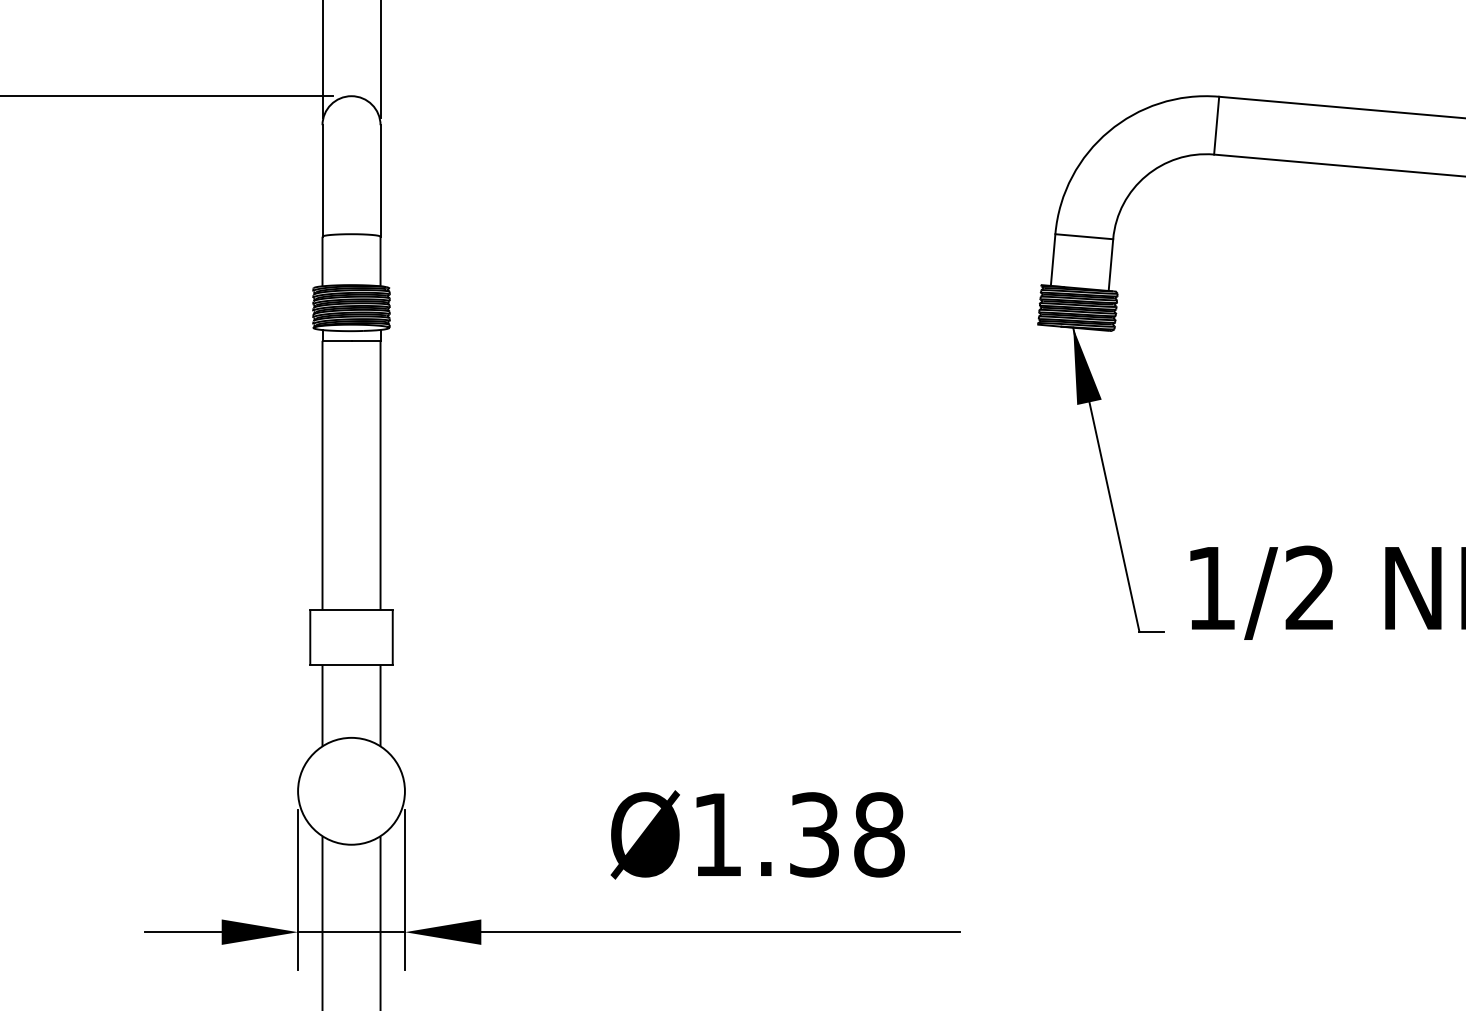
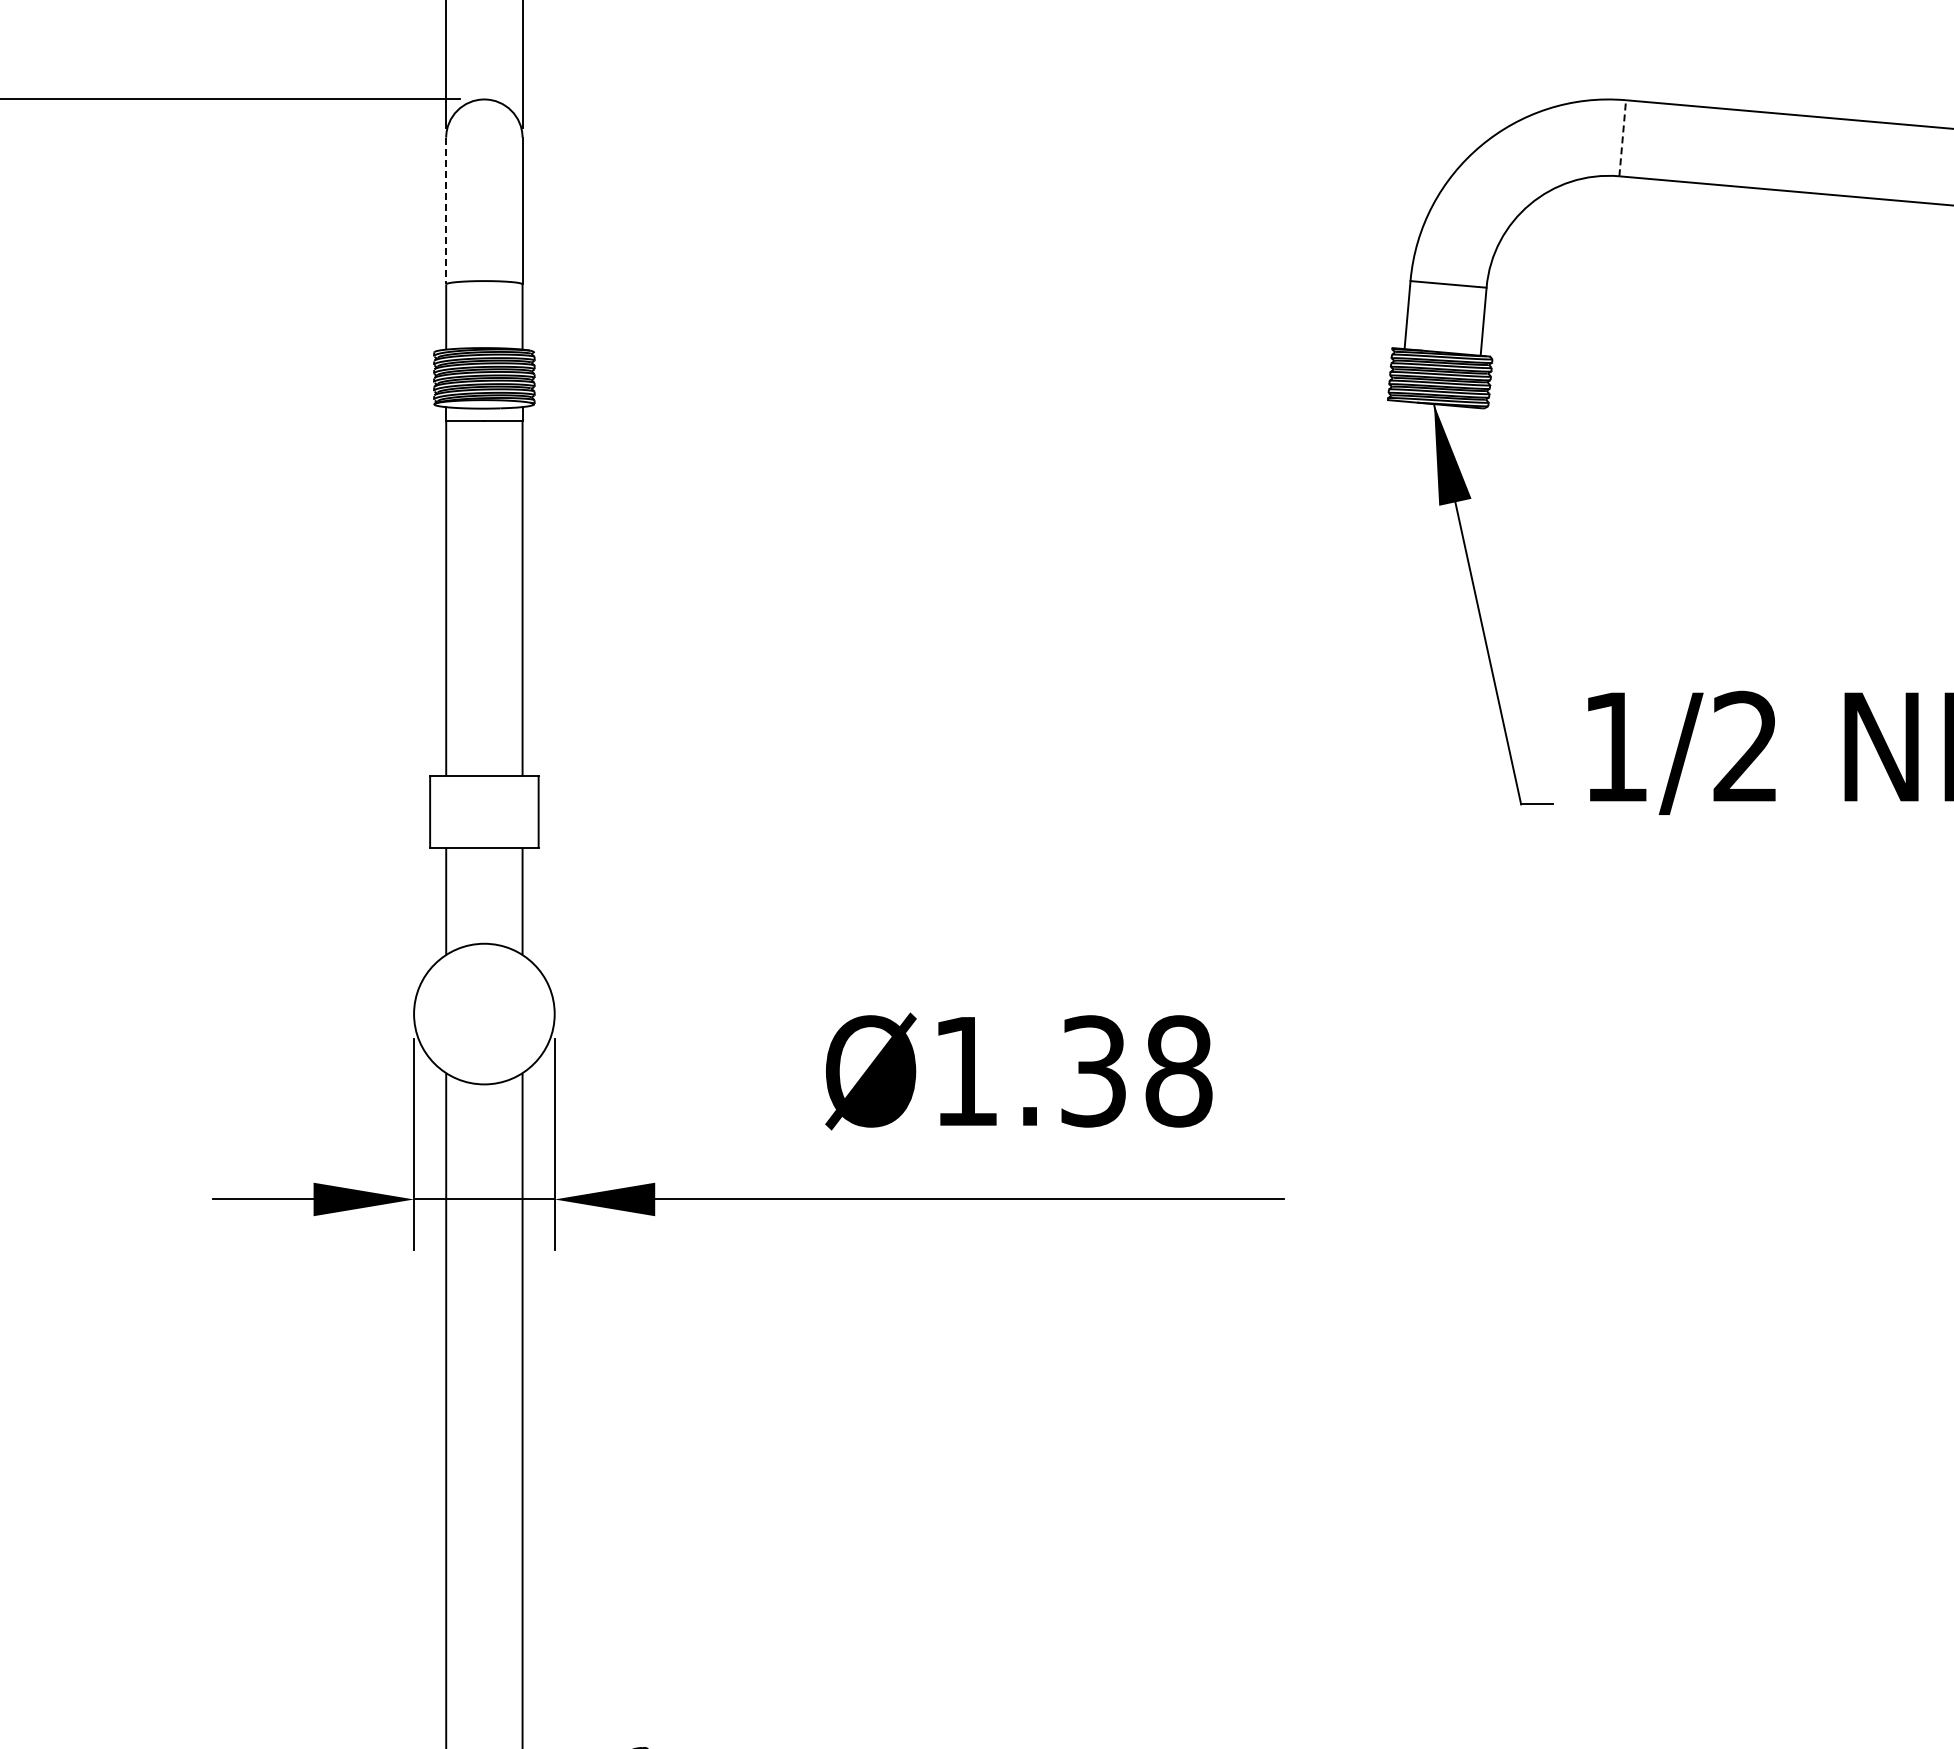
line: (1216, 125) -> (1622, 137), solid -> dashed
line: (322, 181) -> (446, 211), solid -> dashed

